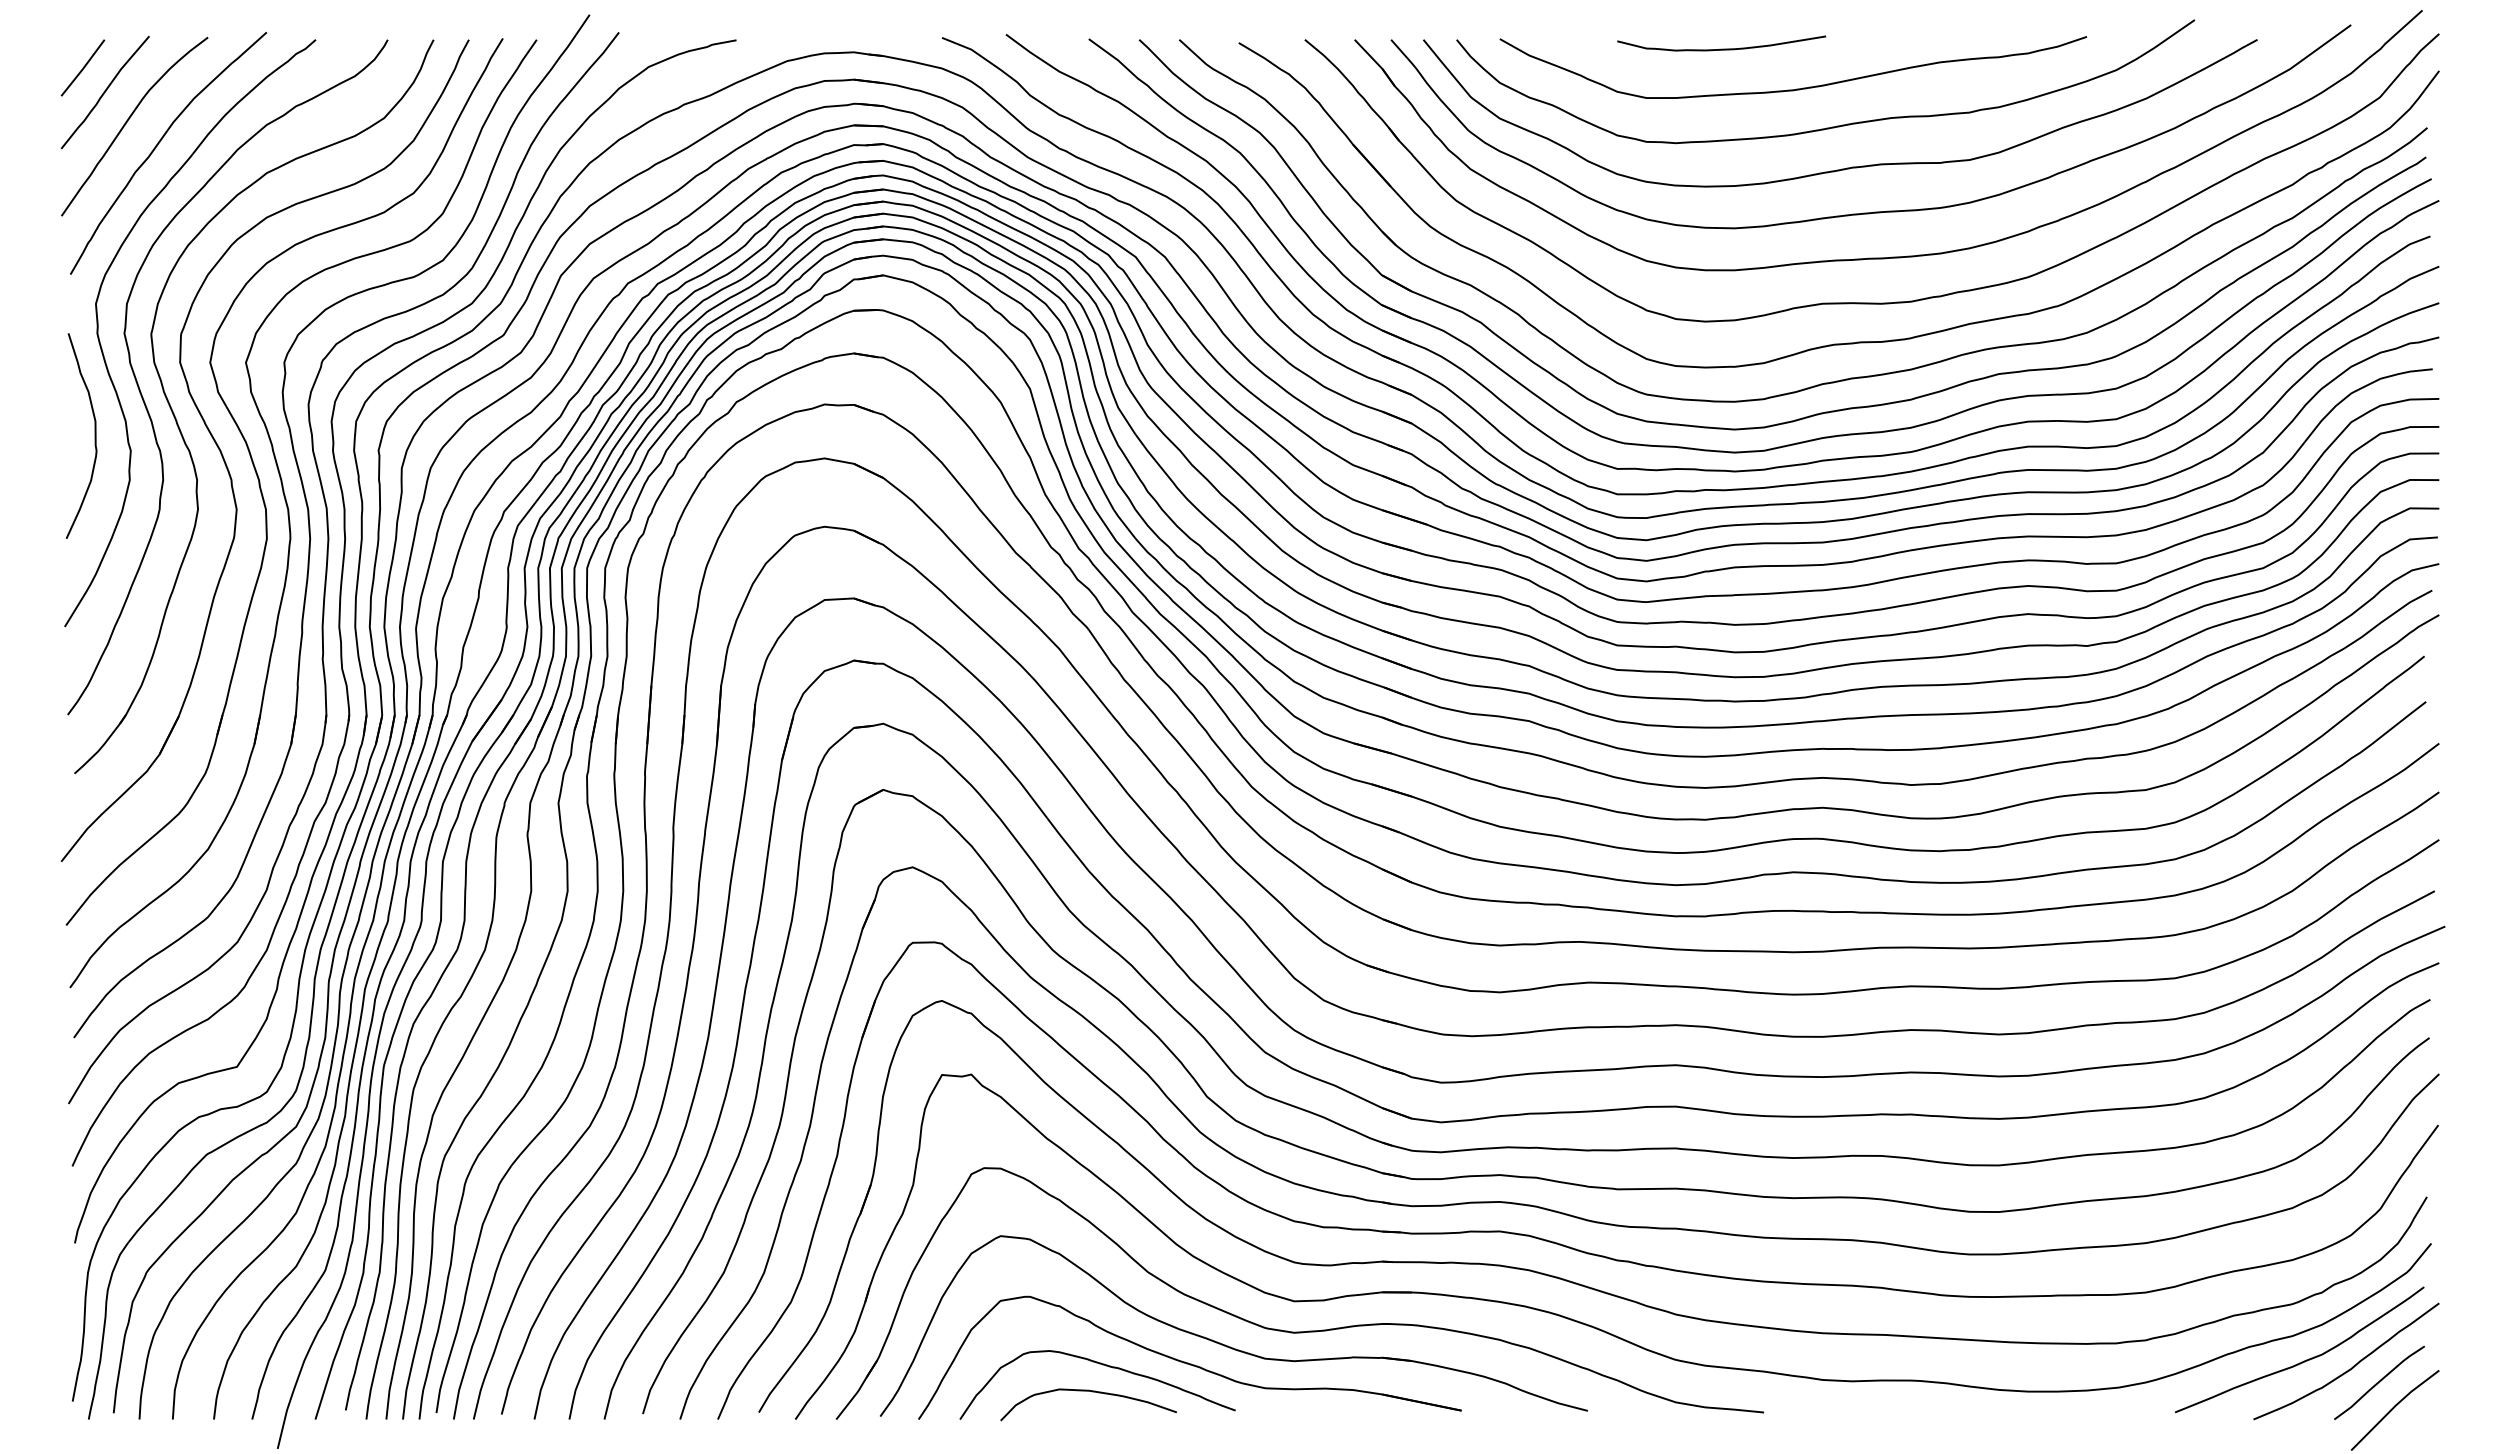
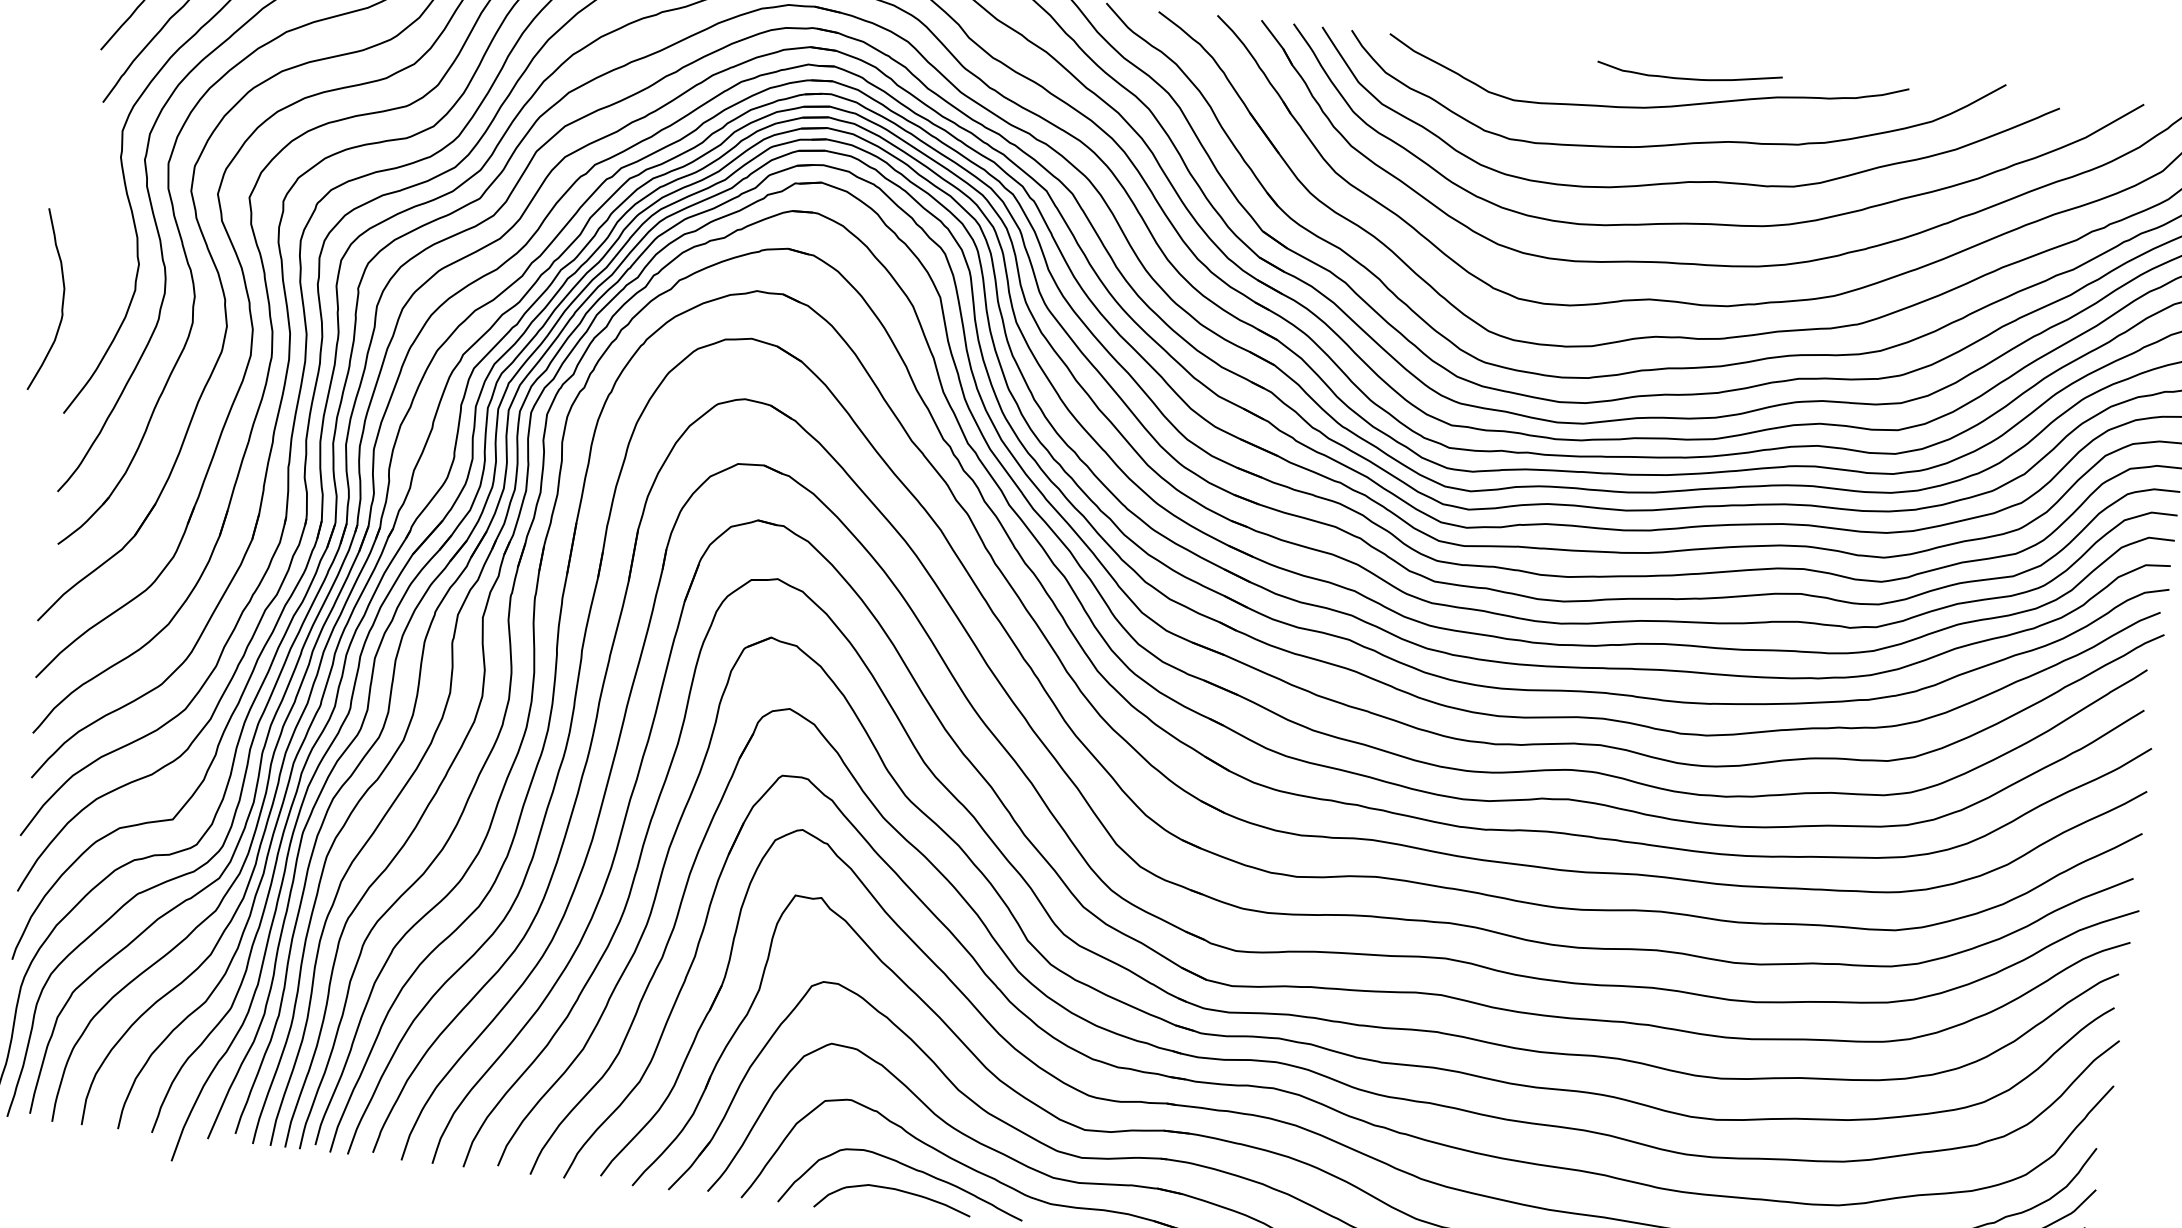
curve: (1721, 48) -> (1689, 77), moved
curve: (94, 435) -> (62, 301), moved

